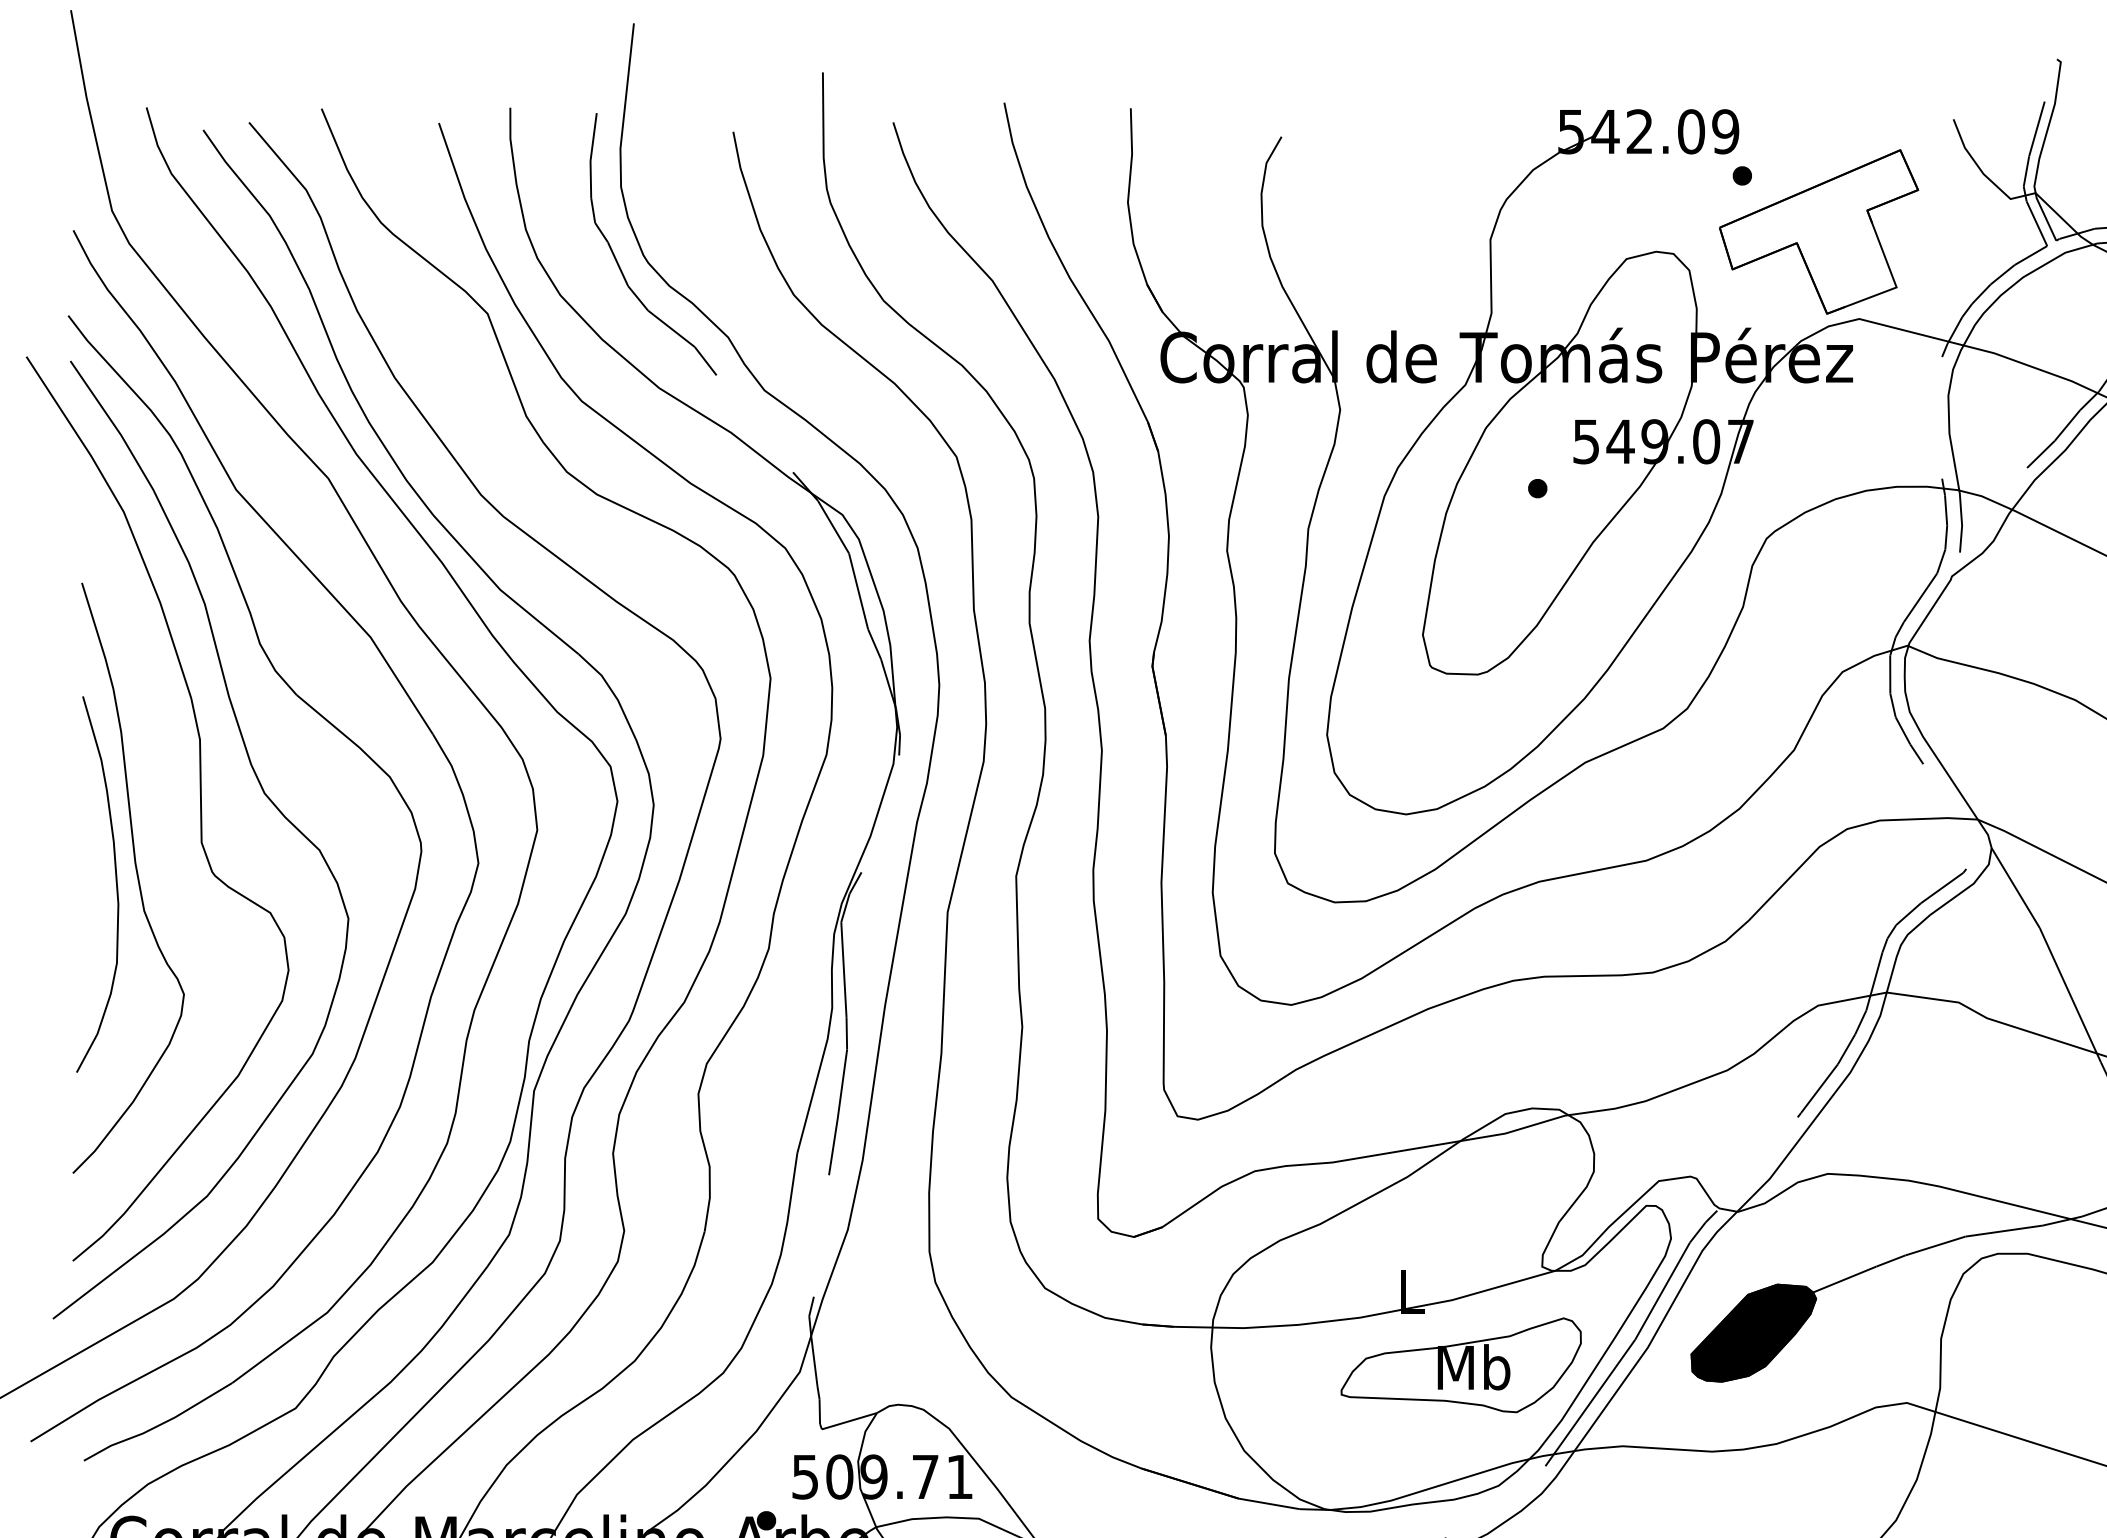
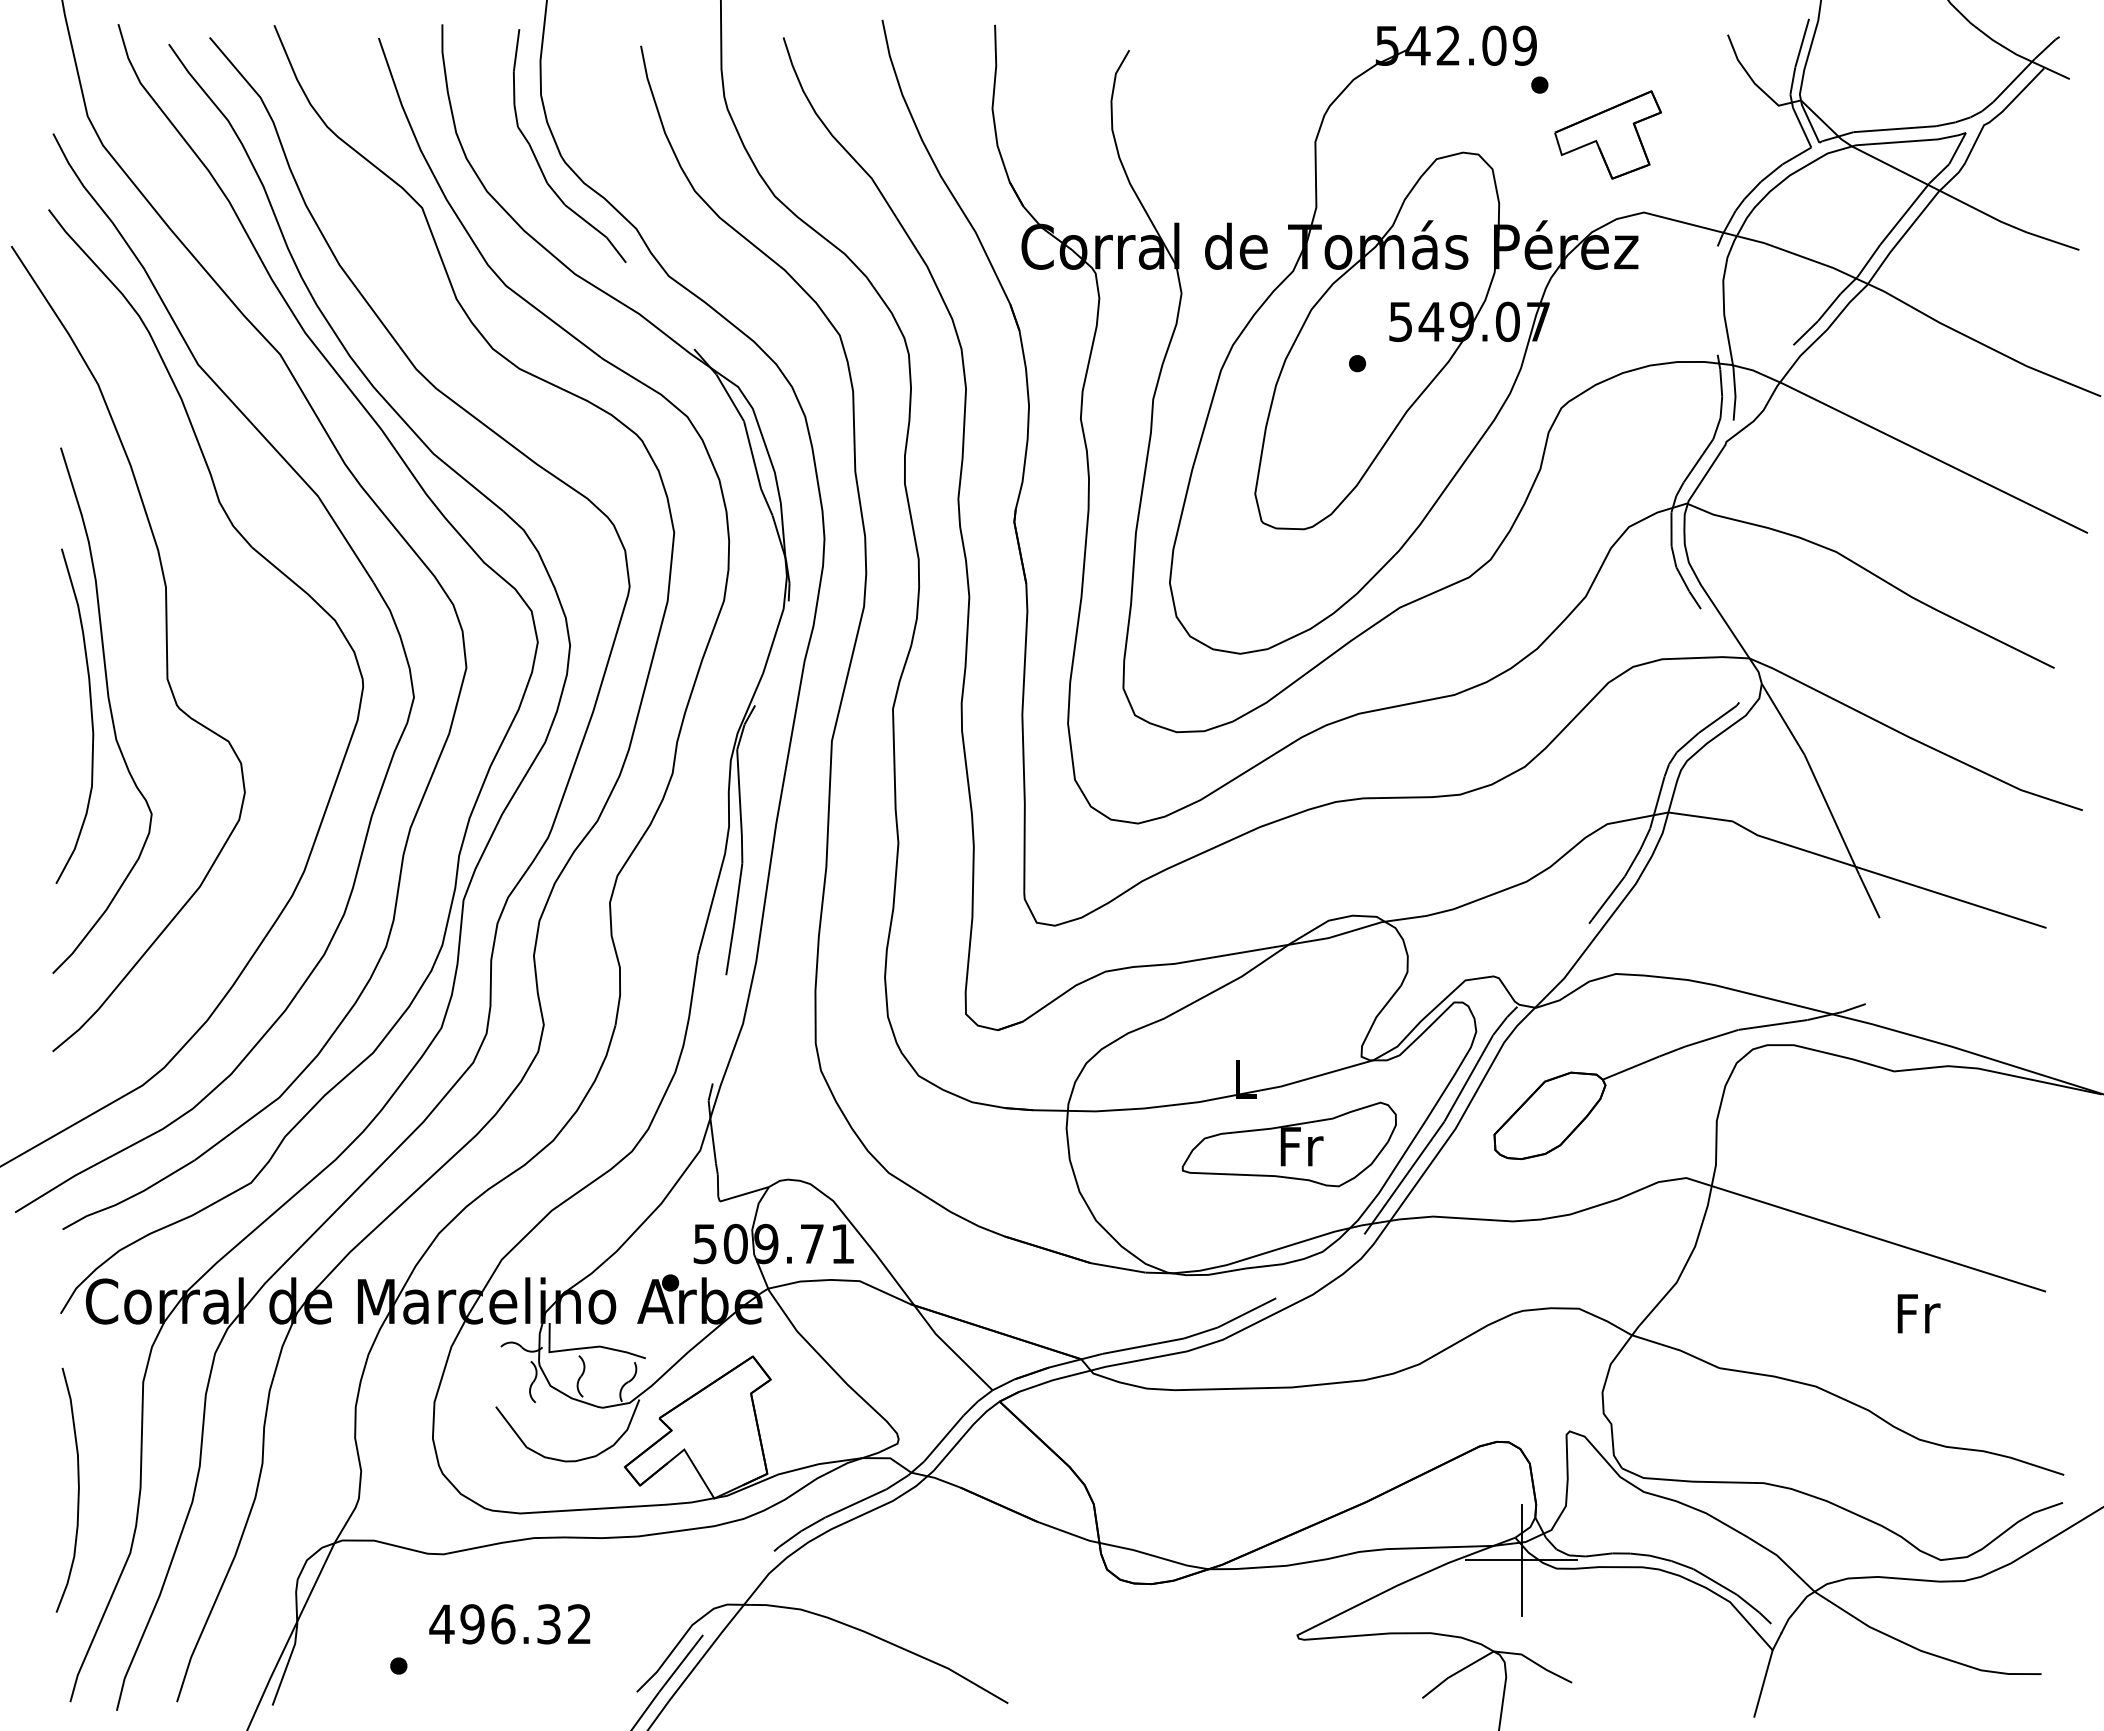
part: (1818, 231) -> (1607, 134), size x0.6
curve: (263, 793) -> (222, 635), removed
fill: (1753, 1332) -> (1549, 1115), removed
text: (1473, 1366) -> (1300, 1145), Mb -> Fr

